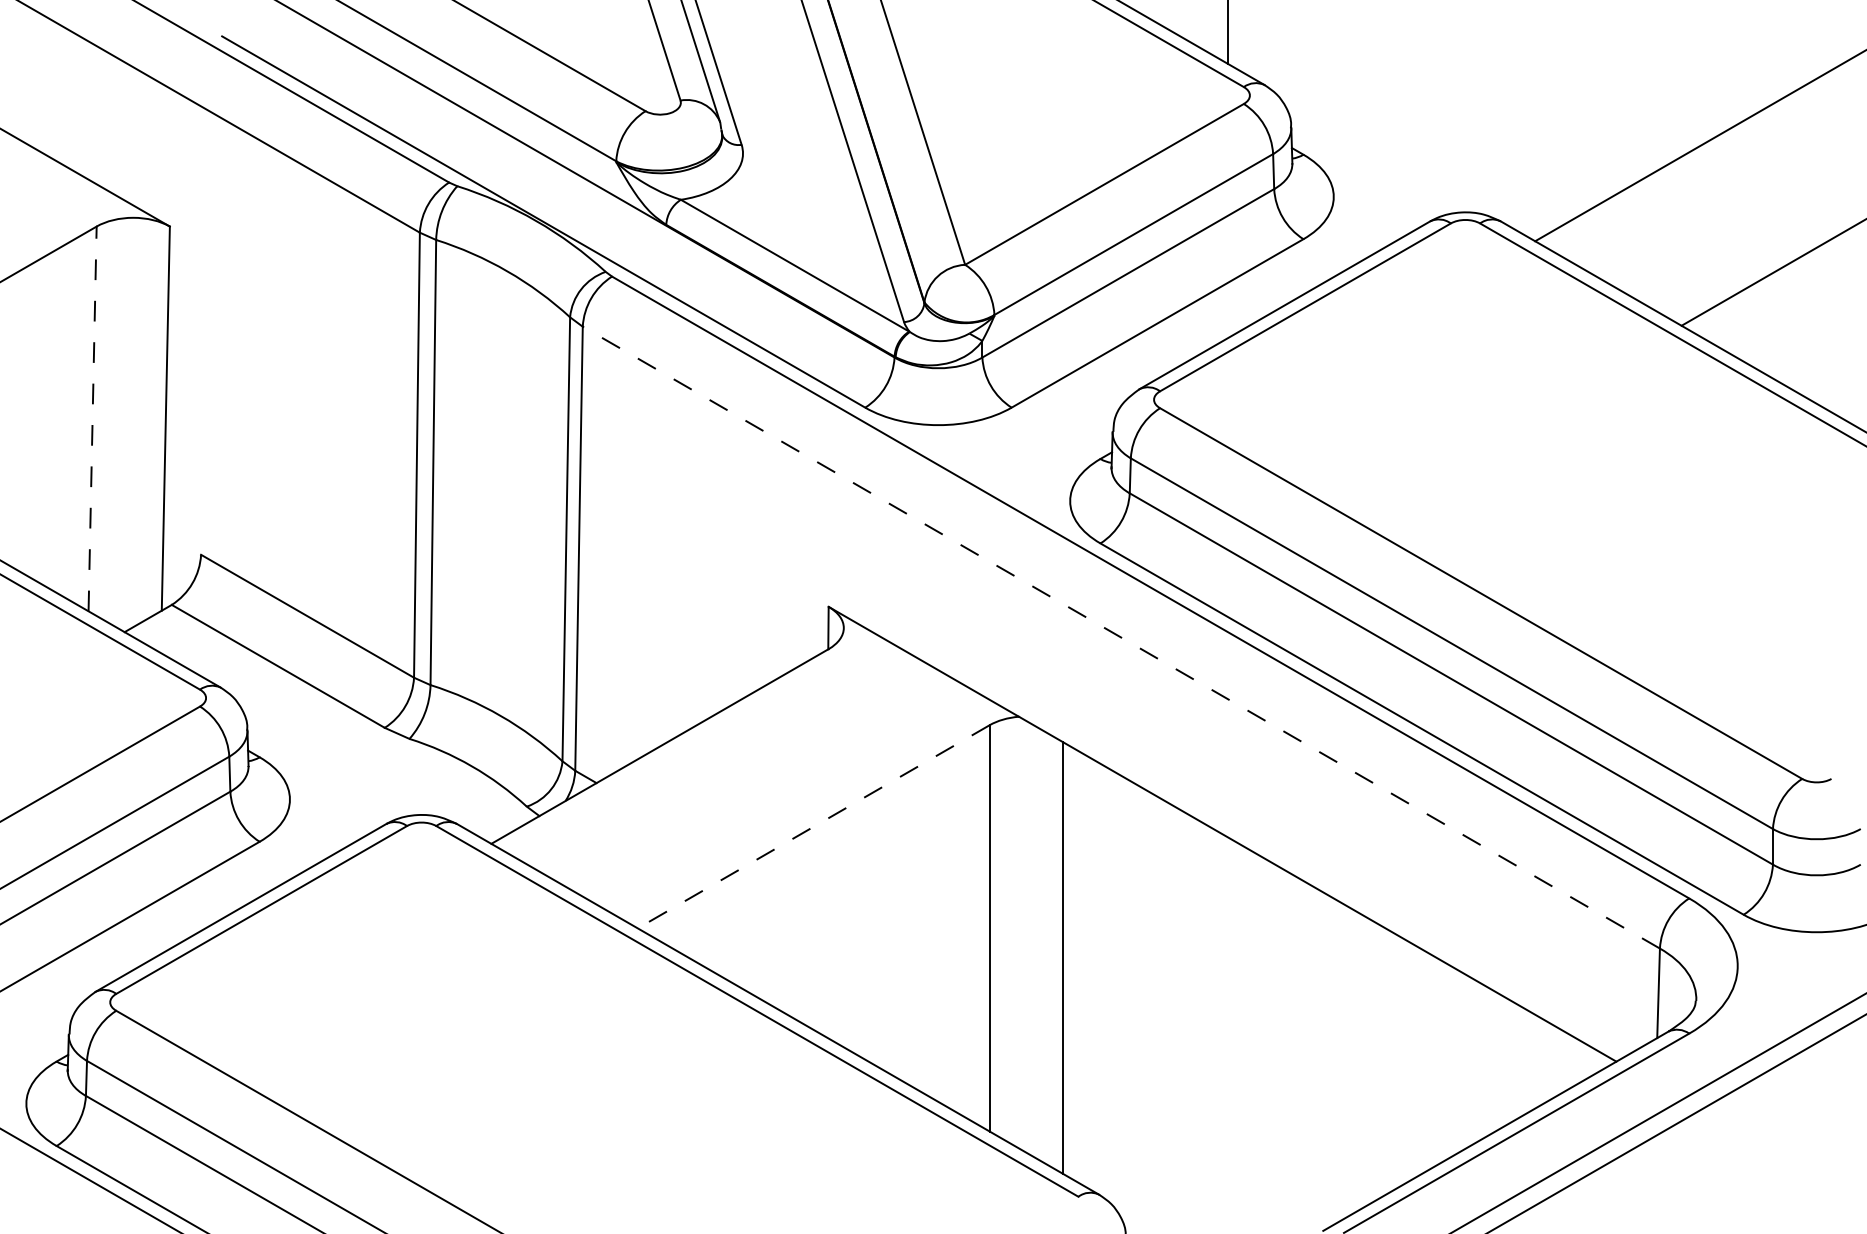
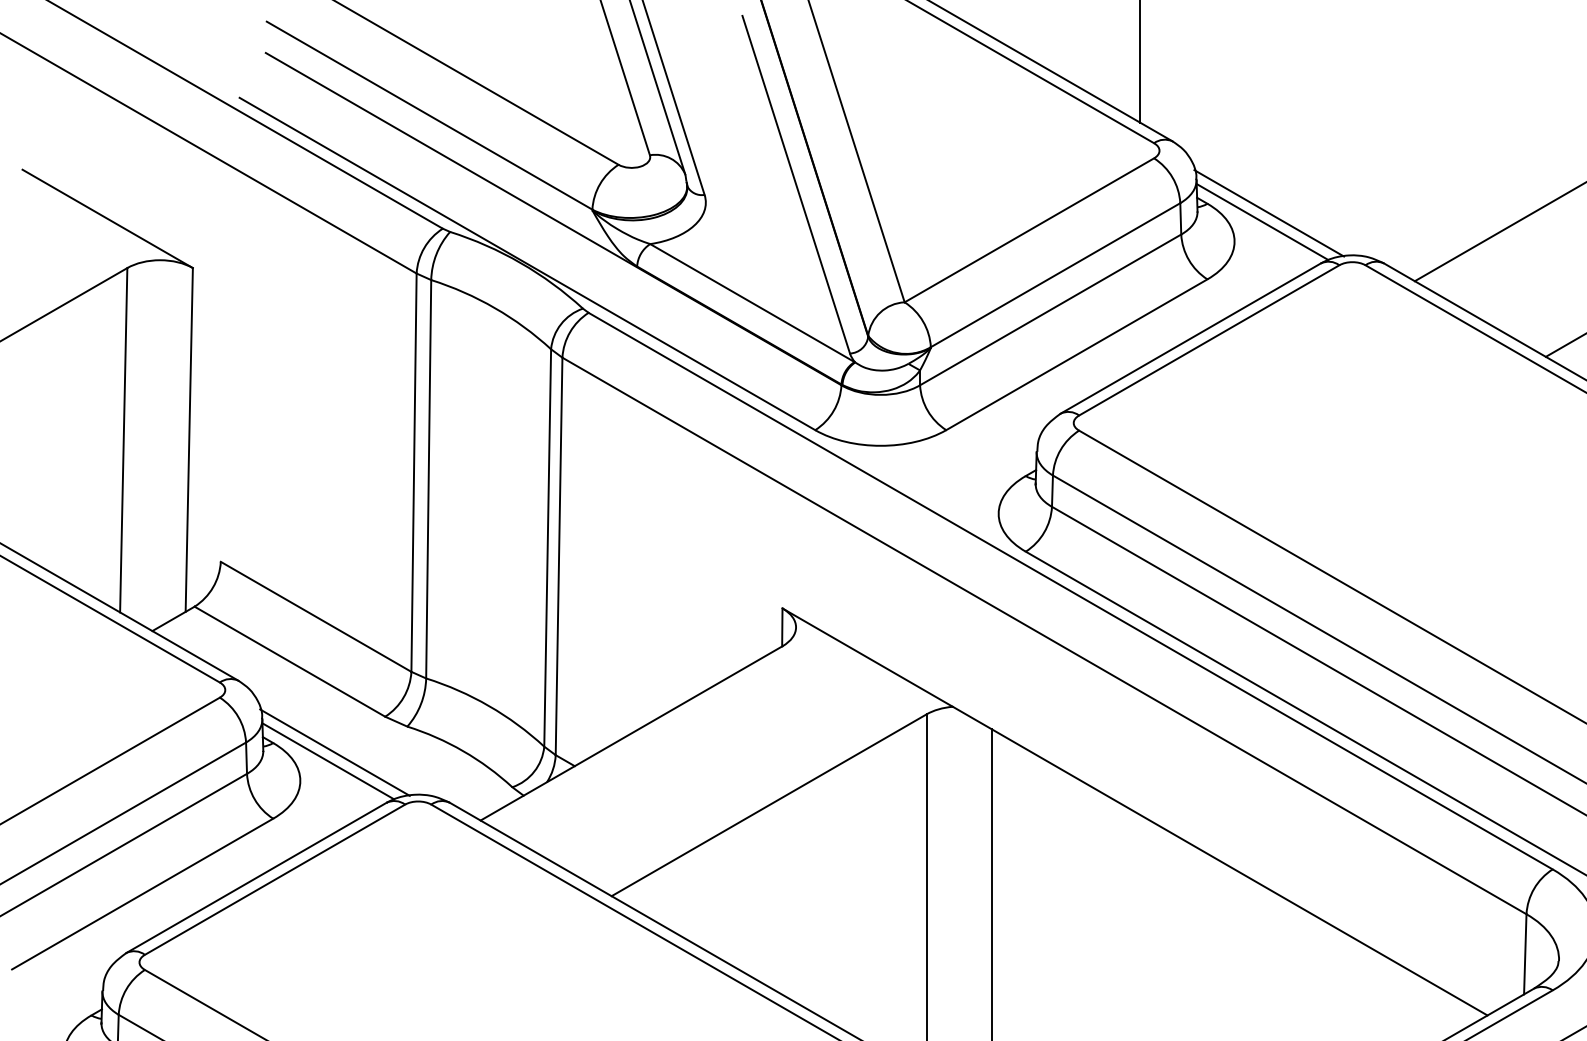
line: (1372, 165) -> (1269, 213), added
line: (1364, 174) -> (1262, 221), added
line: (92, 418) -> (123, 439), dashed -> solid
line: (1121, 637) -> (1044, 635), dashed -> solid
line: (328, 767) -> (334, 752), added
line: (320, 777) -> (327, 761), added
line: (813, 827) -> (768, 805), dashed -> solid

